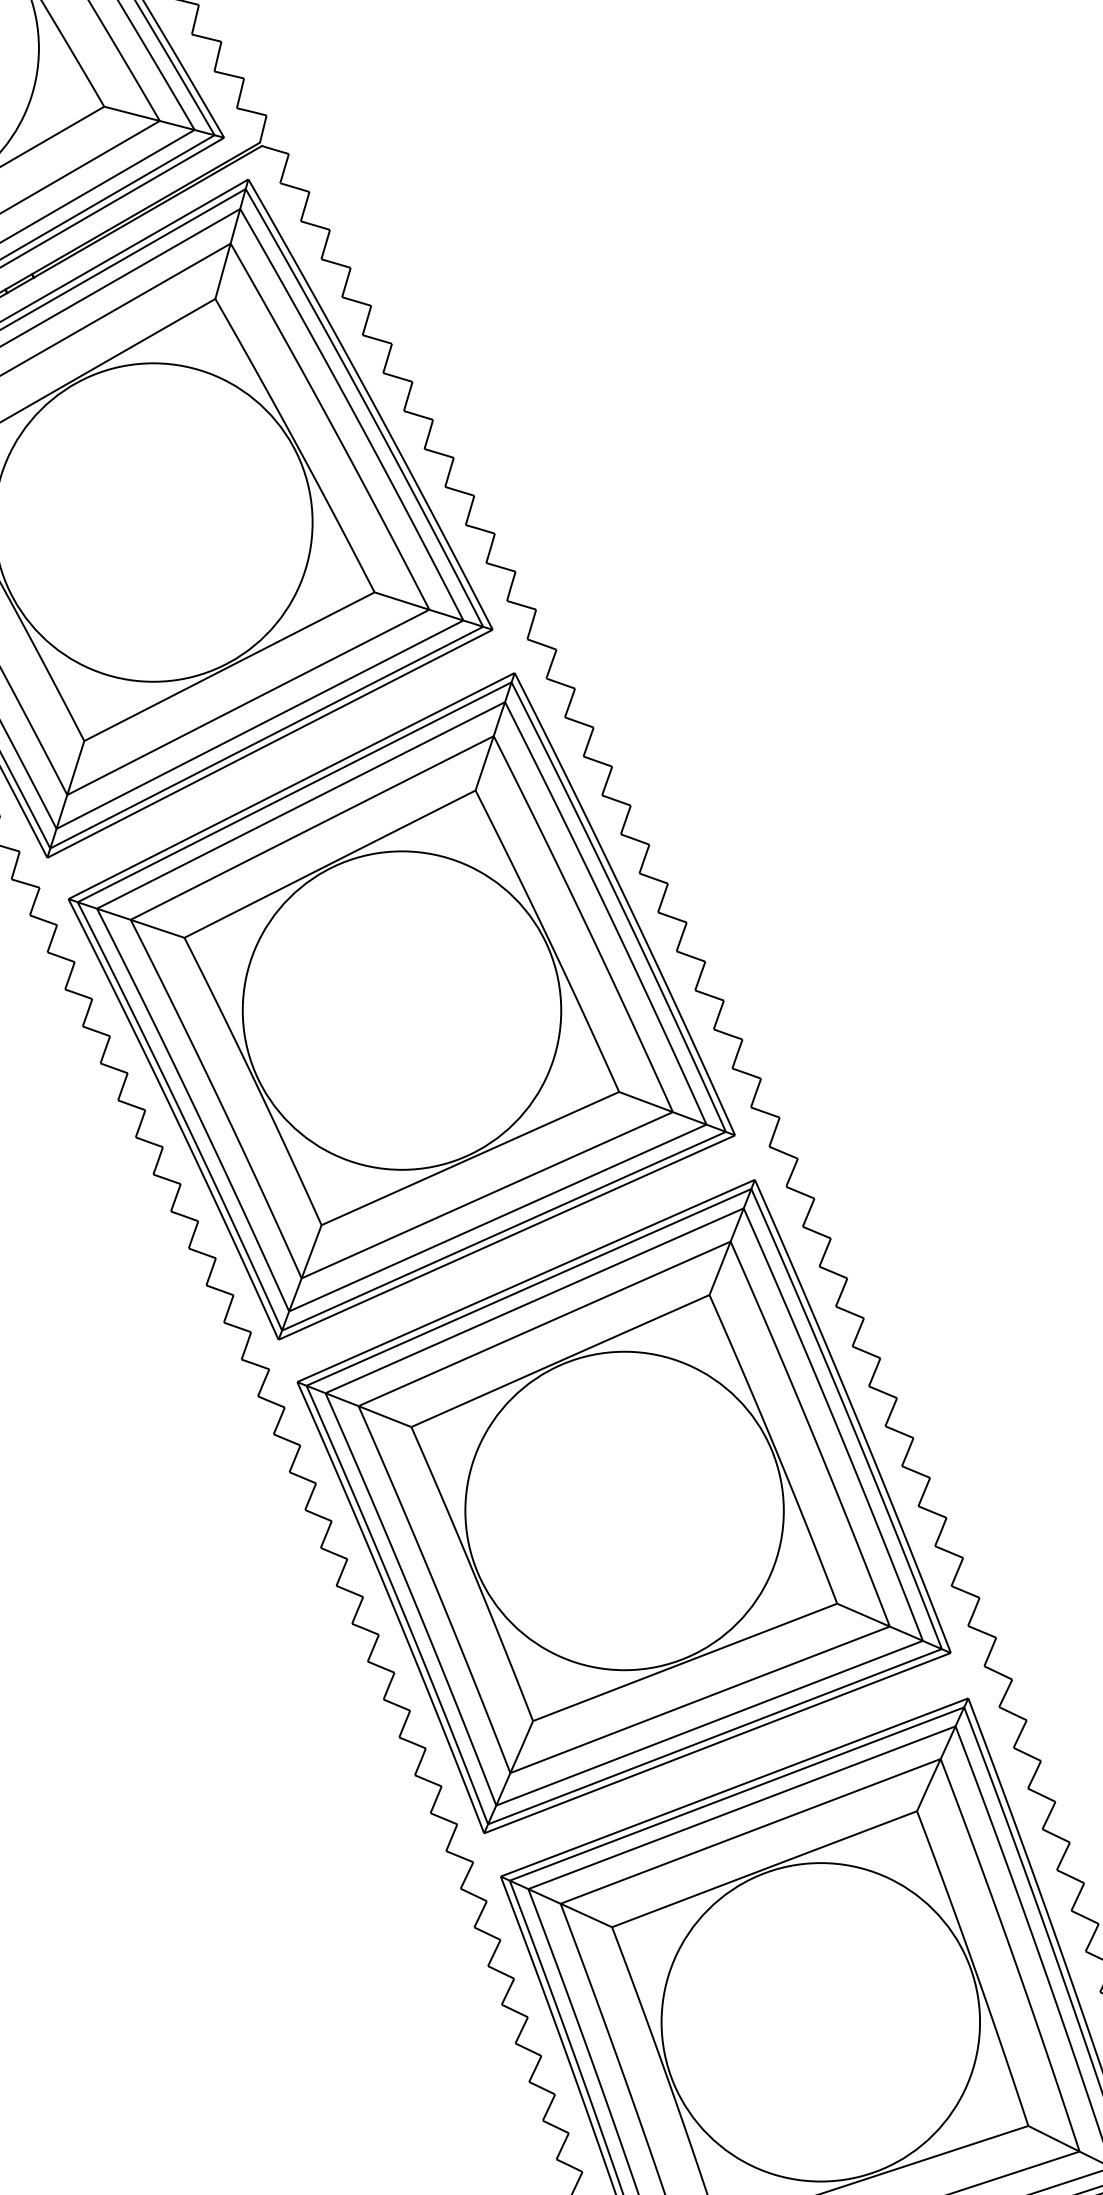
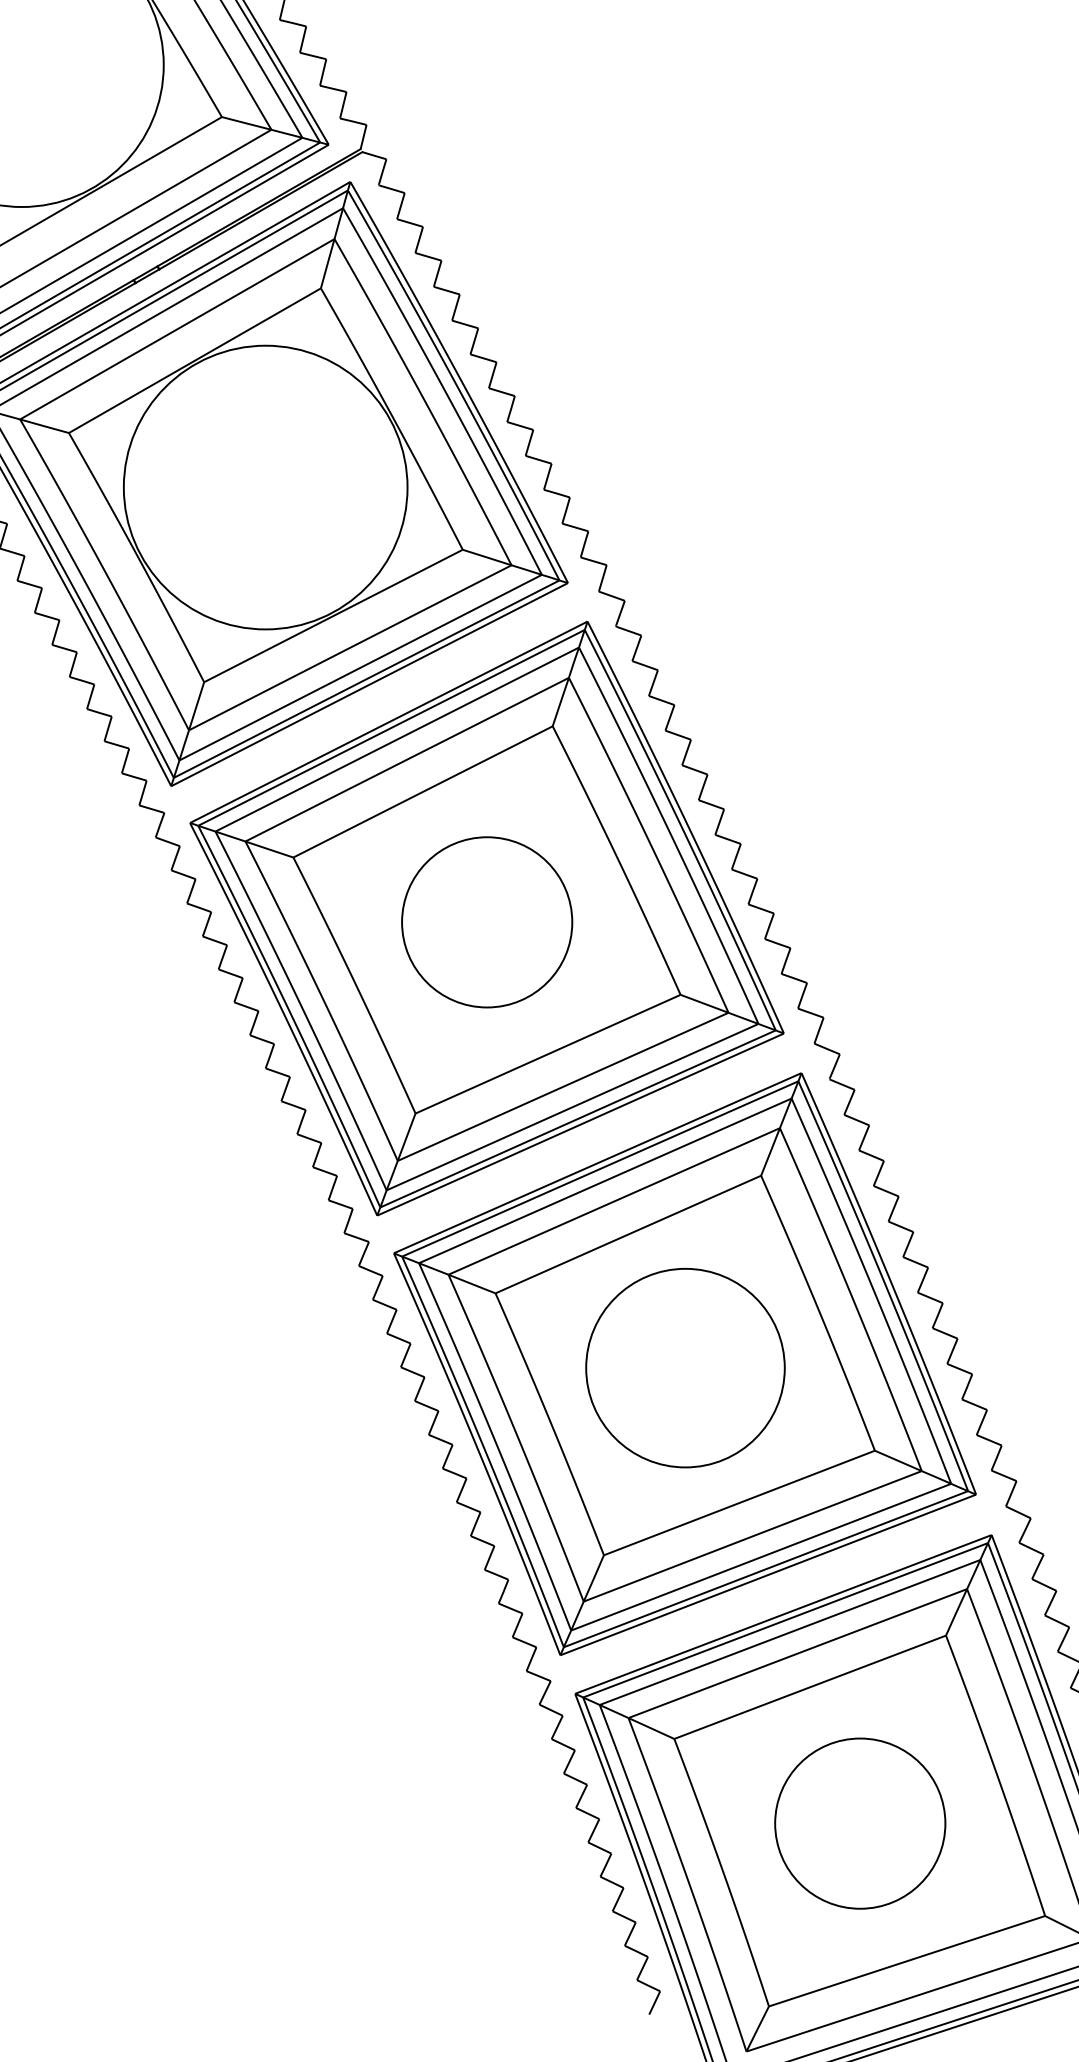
circle: (402, 1010) -> (487, 922), size x0.6
circle: (624, 1510) -> (685, 1367), size x0.7
circle: (821, 2022) -> (860, 1823), size x0.6

